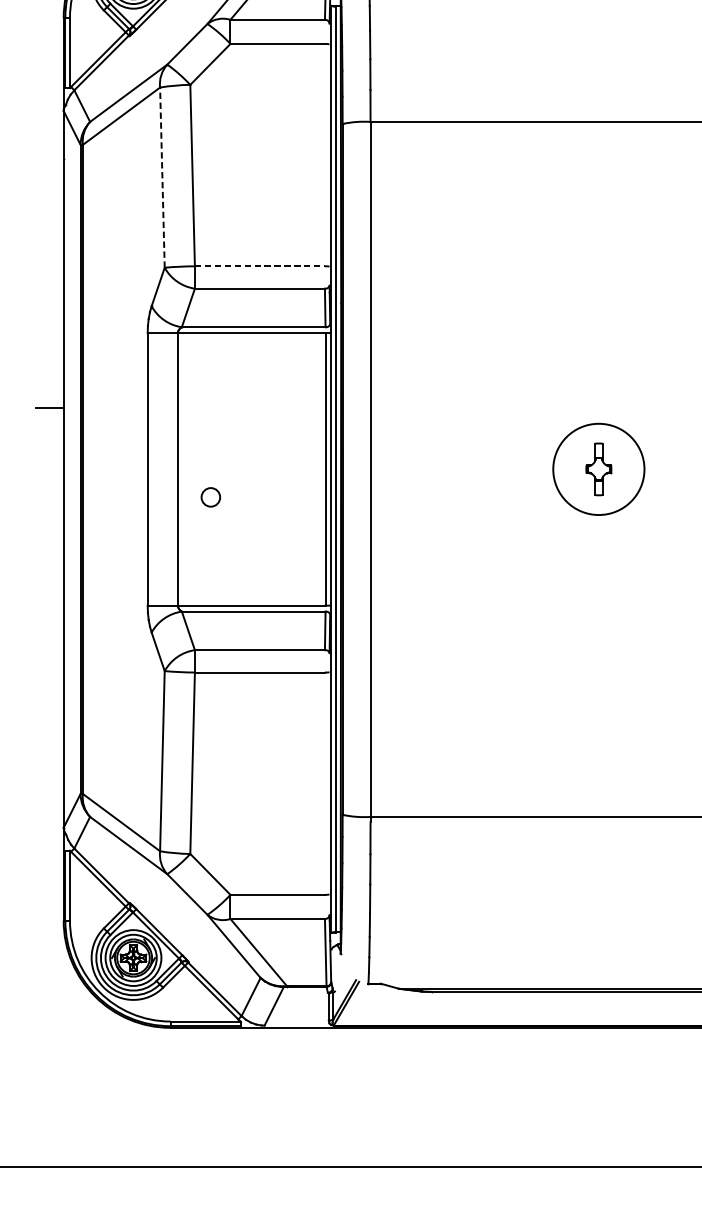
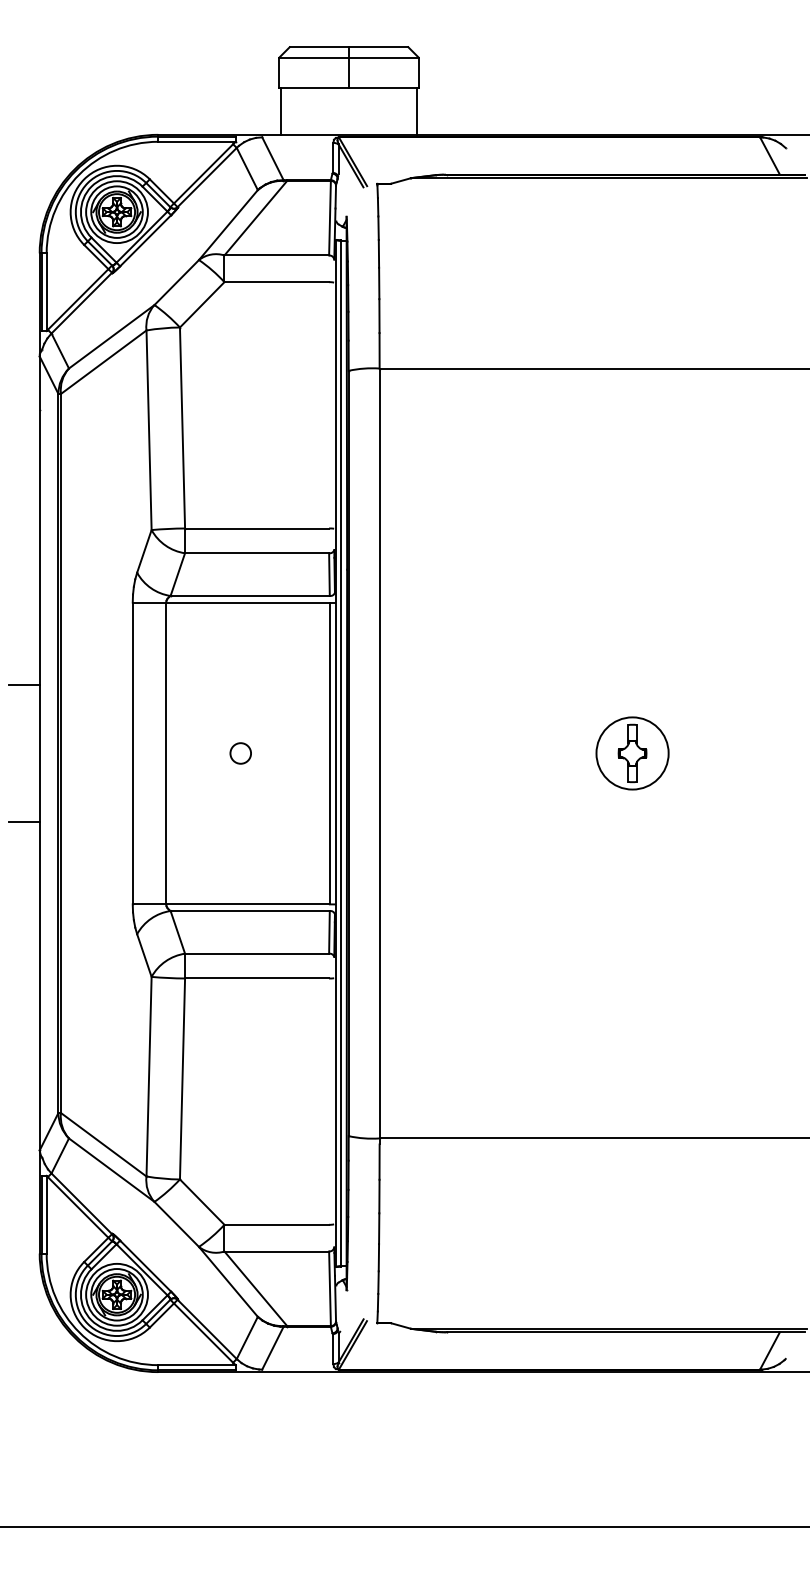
line: (162, 177) -> (149, 430), dashed -> solid
line: (260, 266) -> (257, 528), dashed -> solid
circle: (598, 469) -> (632, 753), size x0.71
circle: (210, 497) -> (240, 753), moved
line: (49, 530) -> (23, 821), added

